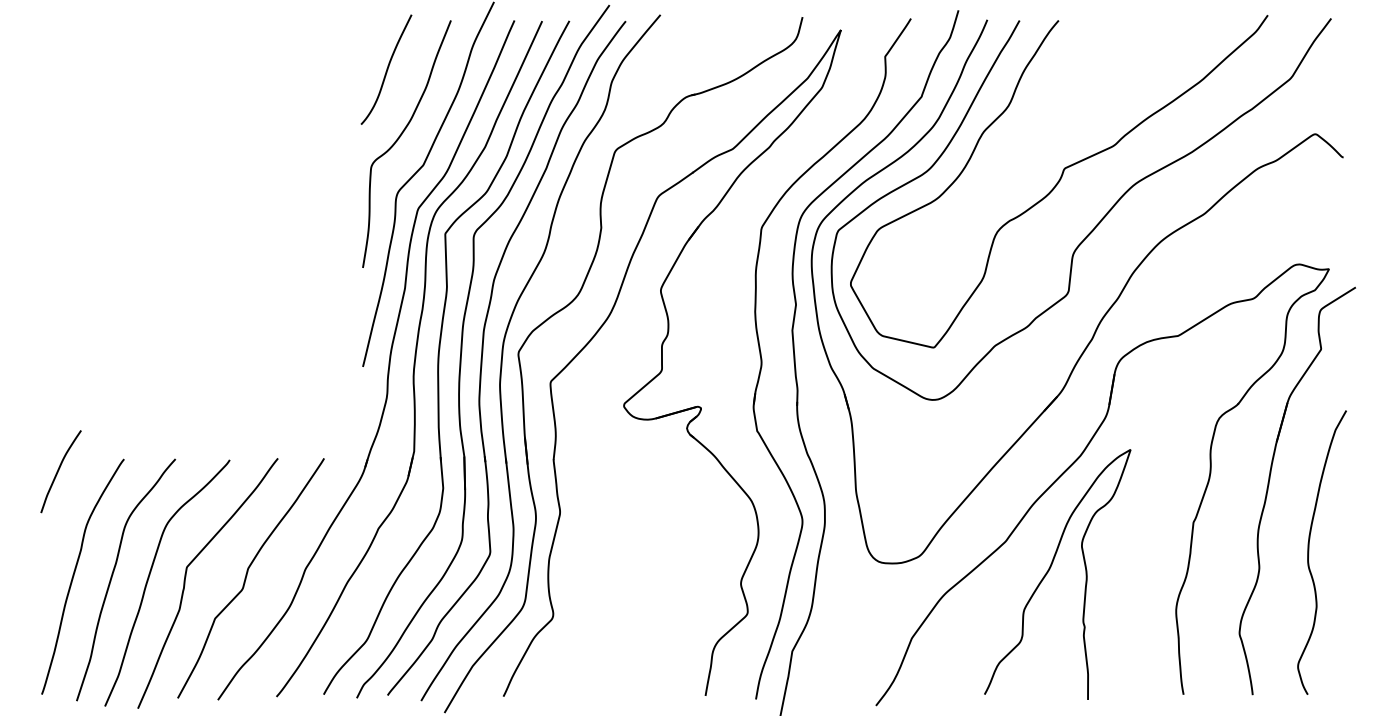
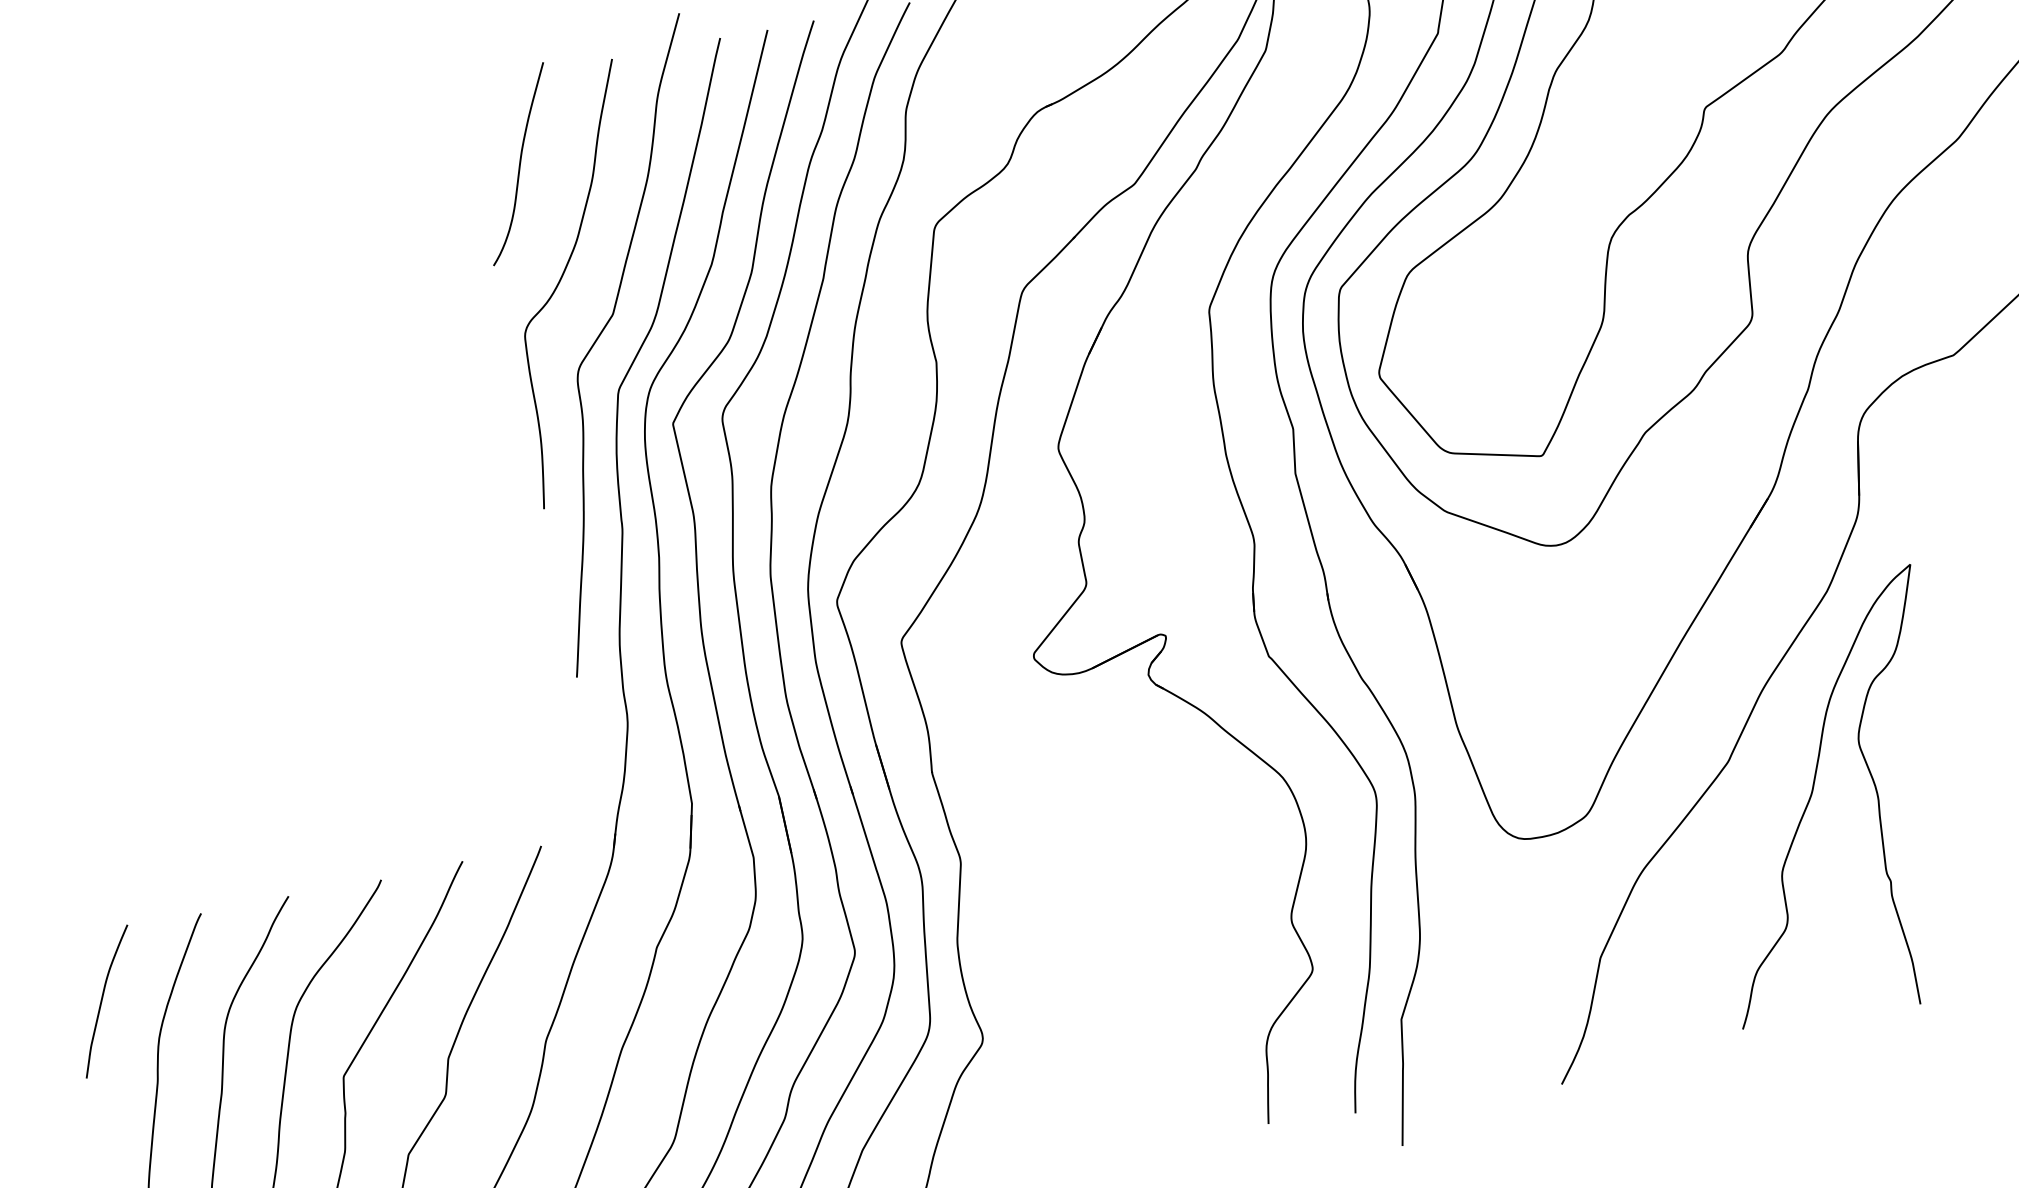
curve: (59, 470) -> (103, 1000), moved

